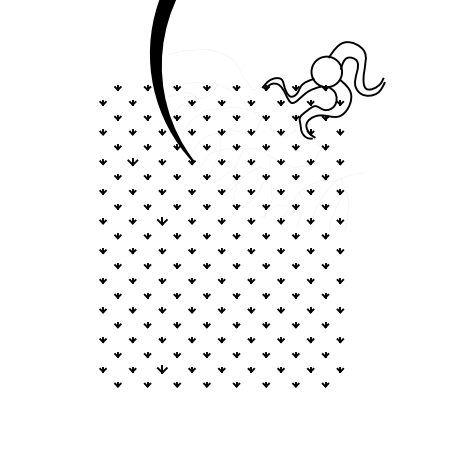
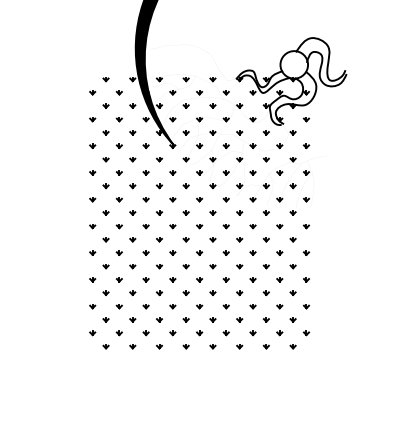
part: (132, 162) -> (119, 146), size x0.62
part: (162, 221) -> (146, 199), size x0.62
part: (162, 369) -> (146, 333), size x0.62

